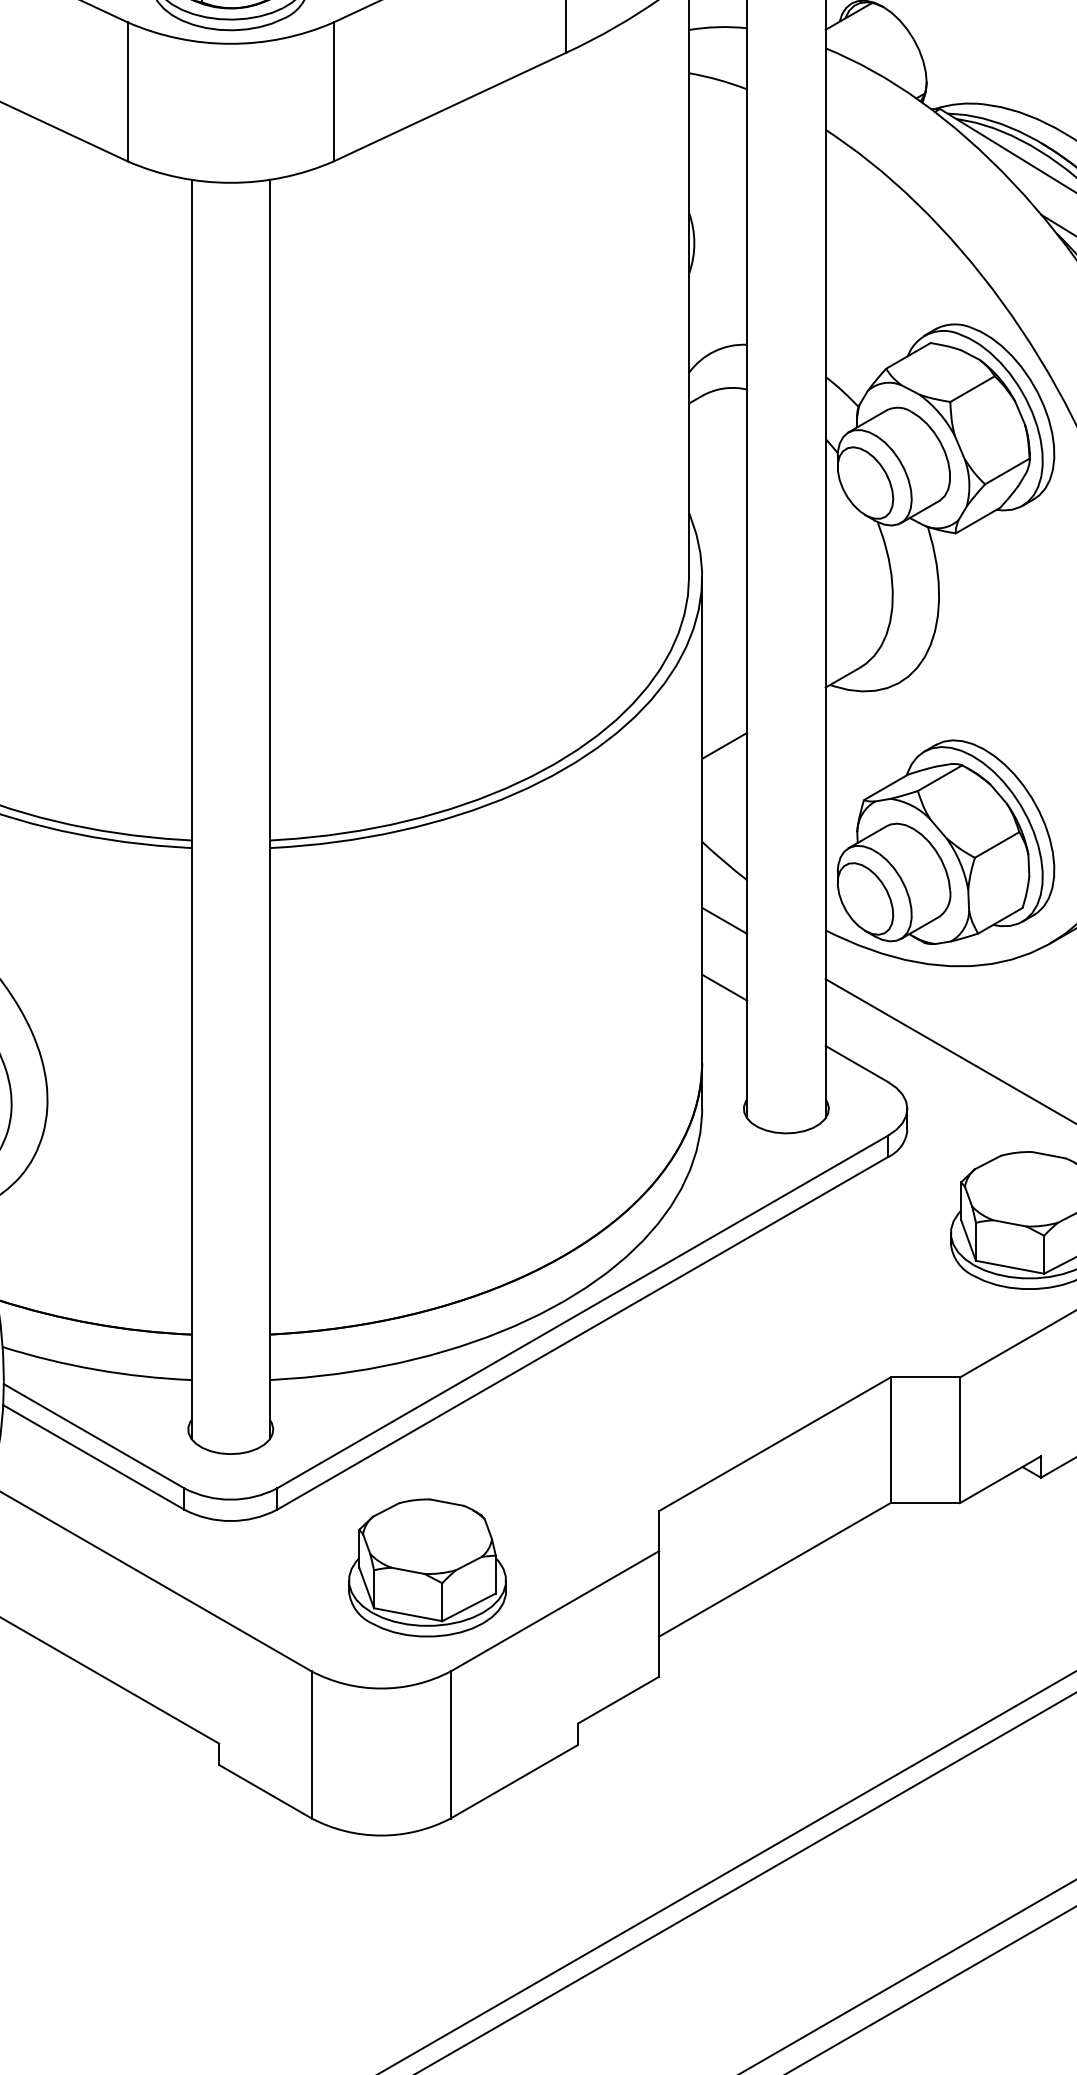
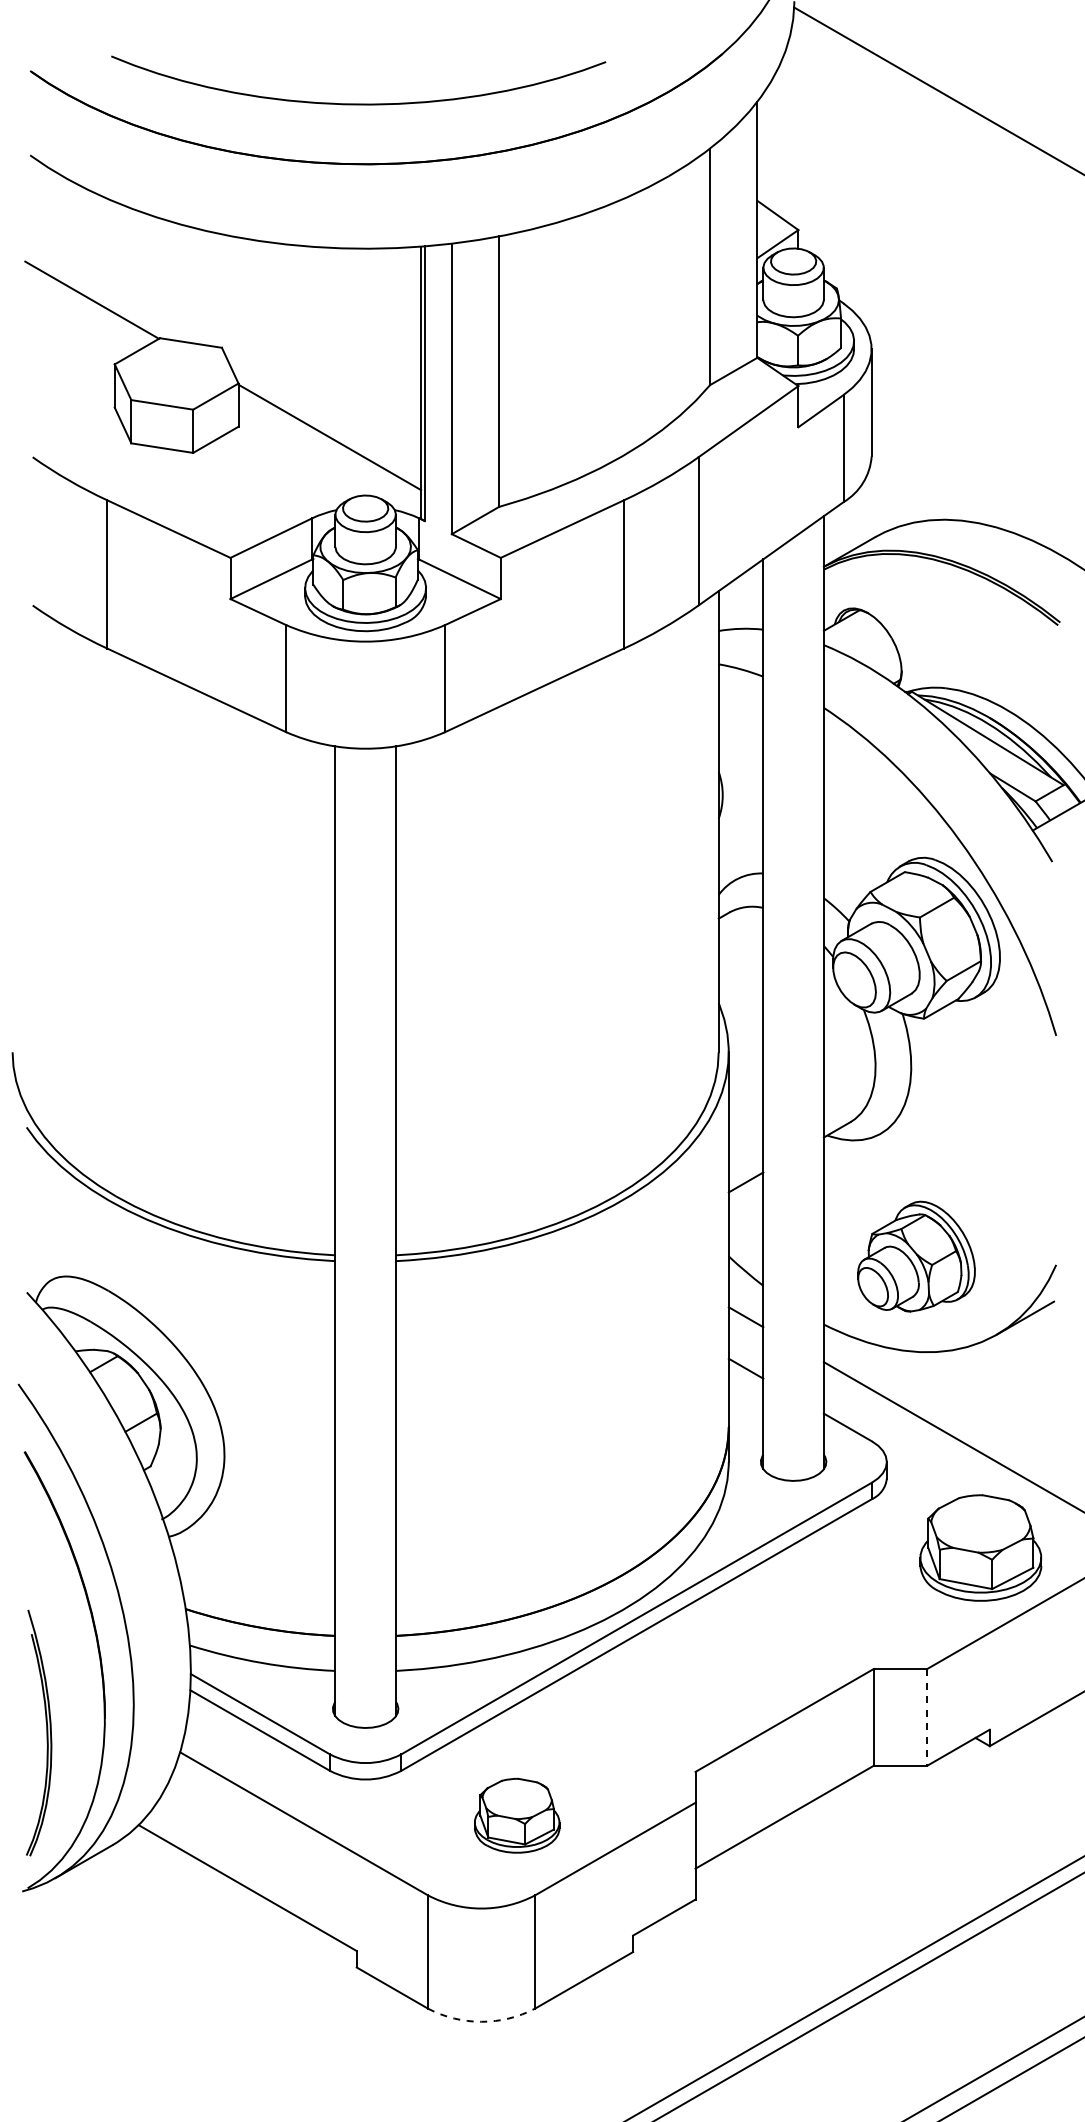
part: (945, 842) -> (916, 1256), size x0.7
line: (960, 1440) -> (927, 1717), solid -> dashed
part: (426, 1567) -> (516, 1815), size x0.7
arc: (381, 1835) -> (481, 2021), solid -> dashed

